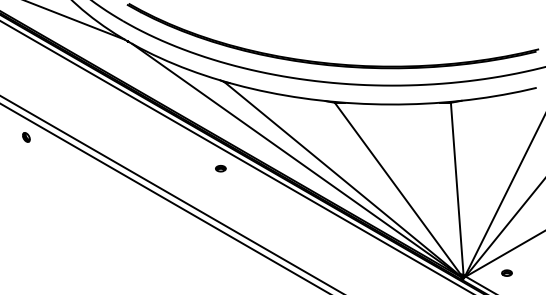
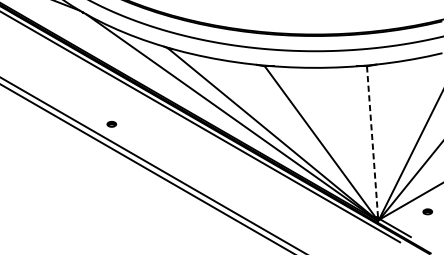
part: (220, 168) -> (111, 124), moved
line: (457, 189) -> (372, 142), solid -> dashed
part: (506, 272) -> (427, 211), moved

